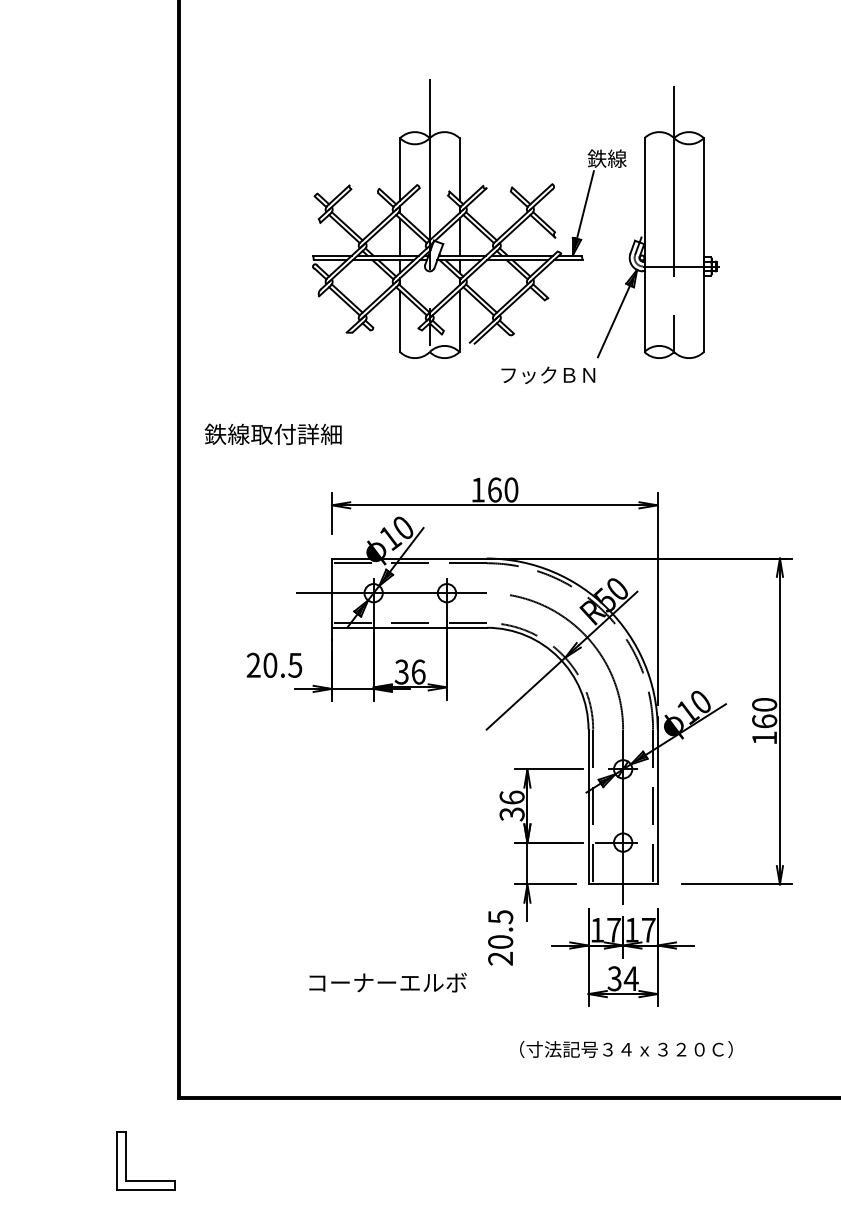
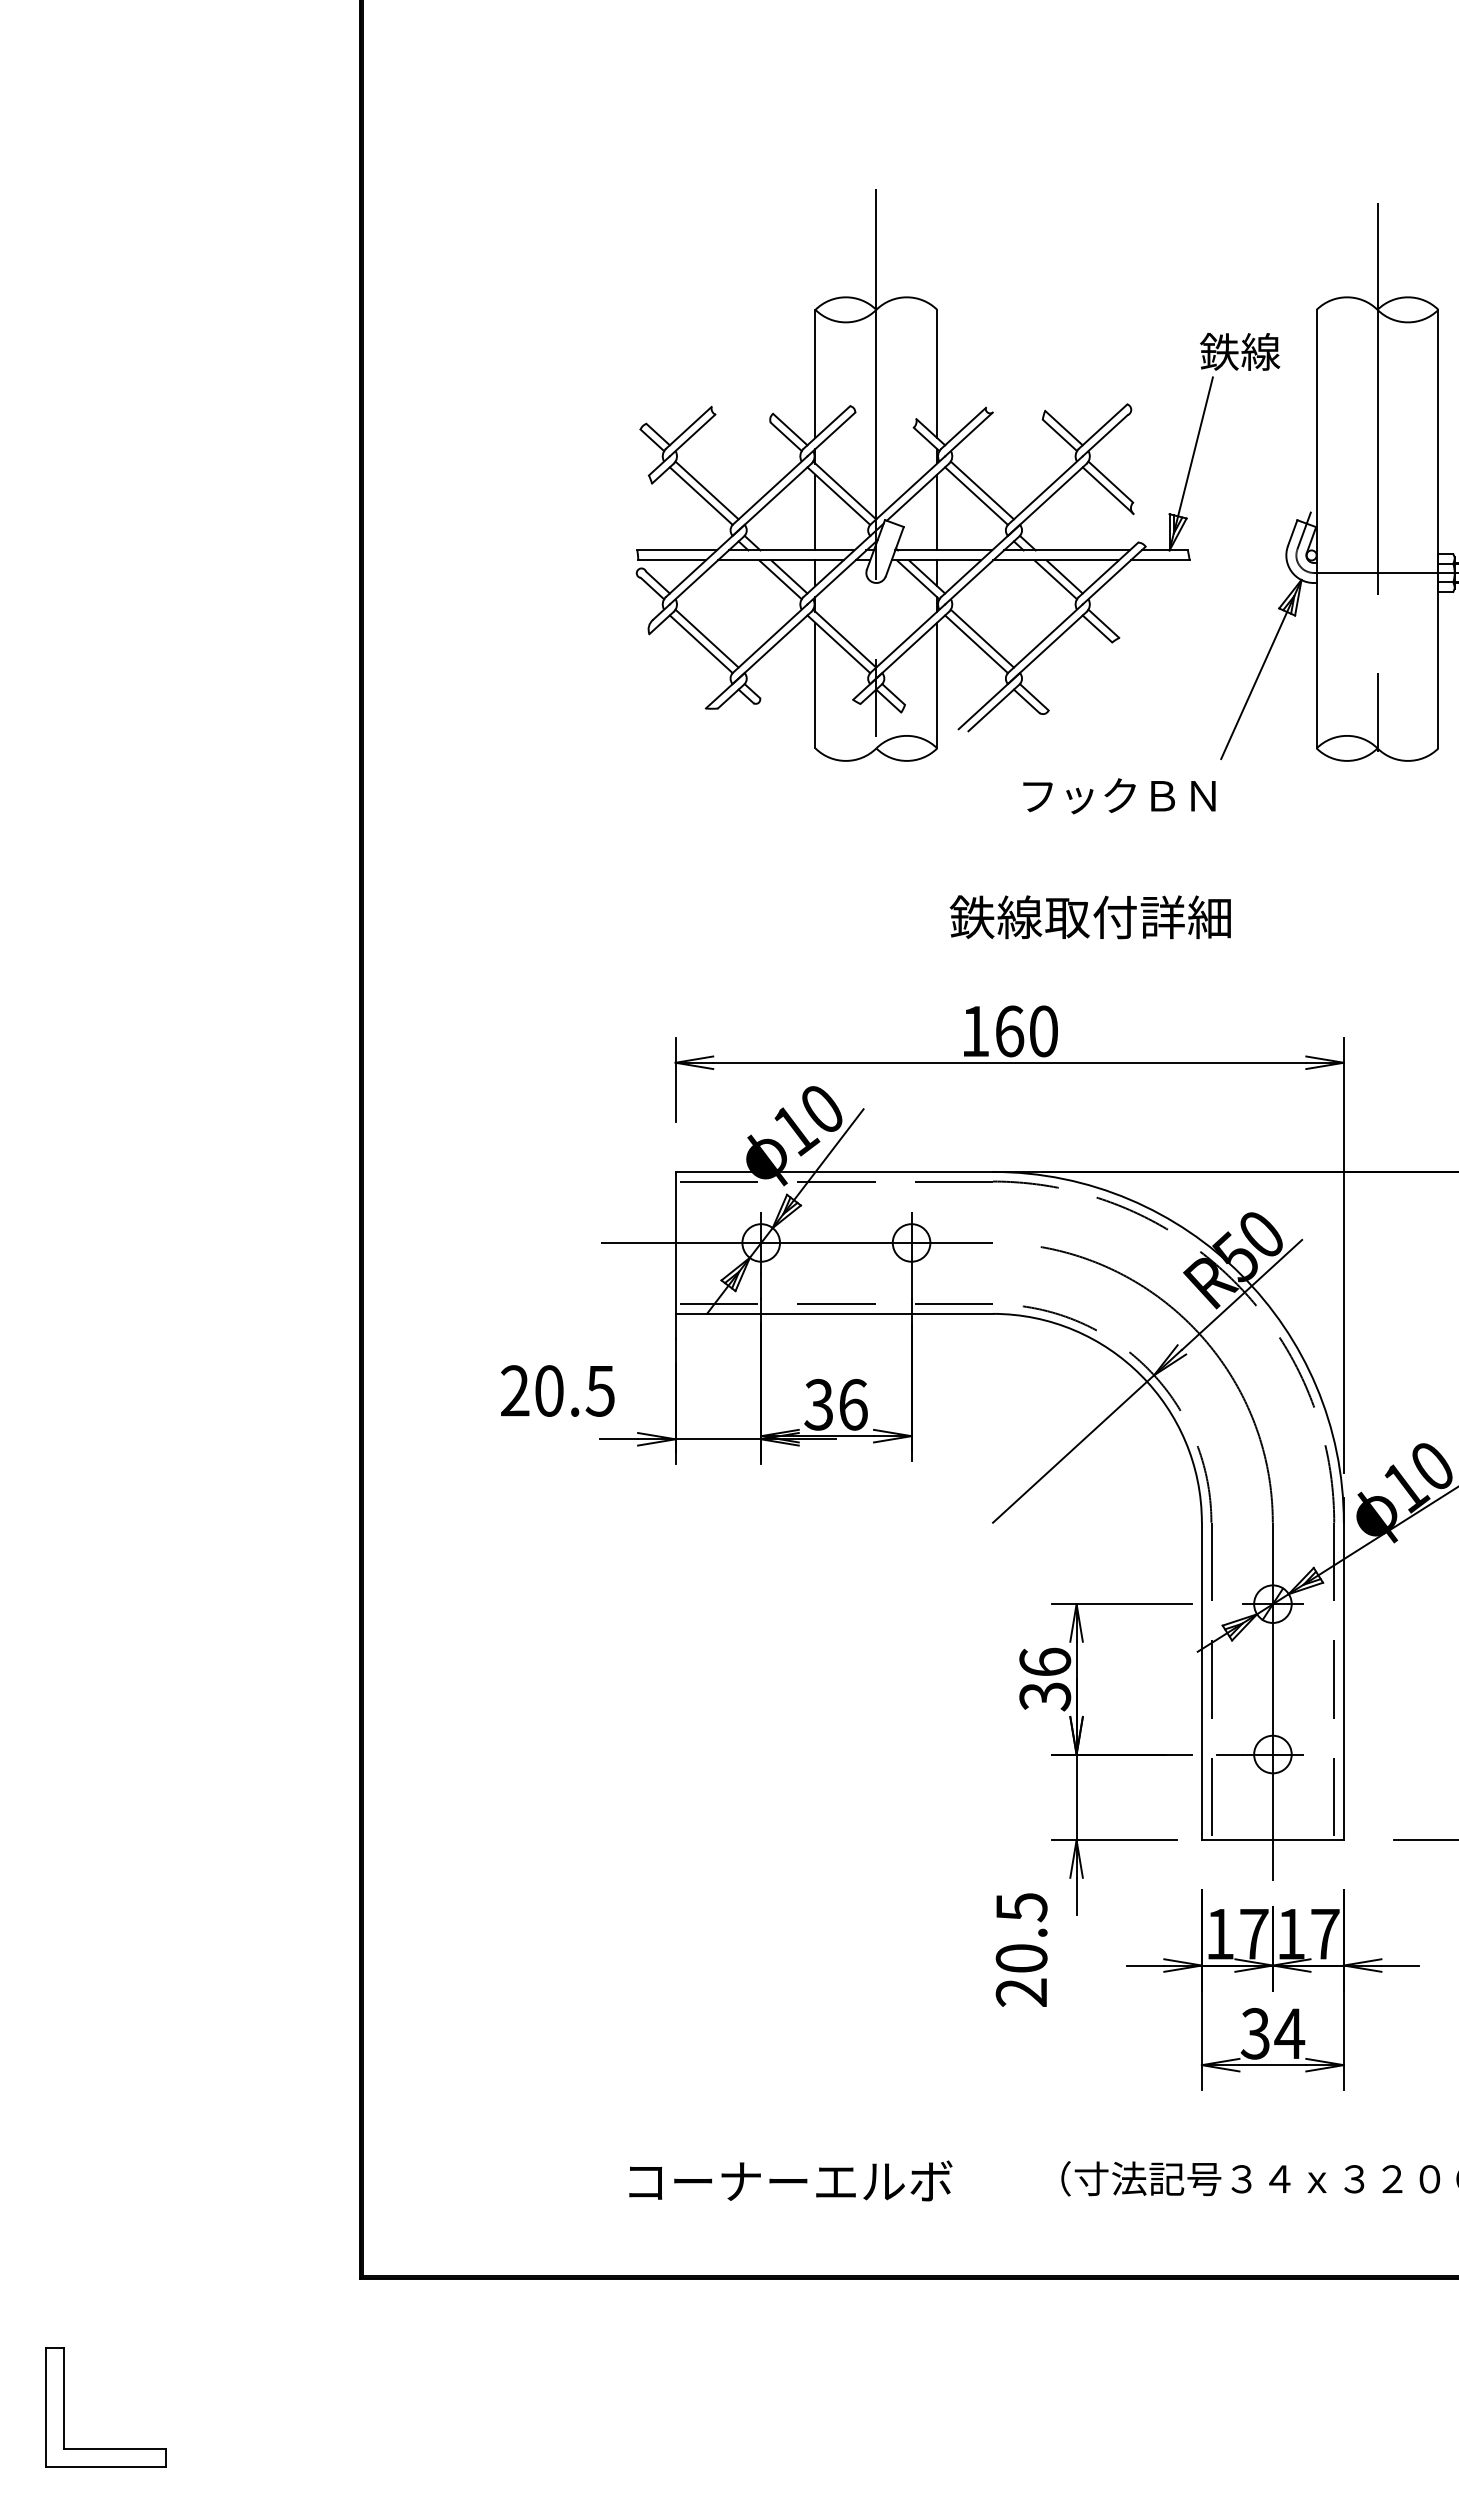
text: (272, 433) -> (1089, 915), moved
text: (387, 982) -> (789, 2180), moved
part: (126, 1160) -> (65, 2406), moved

